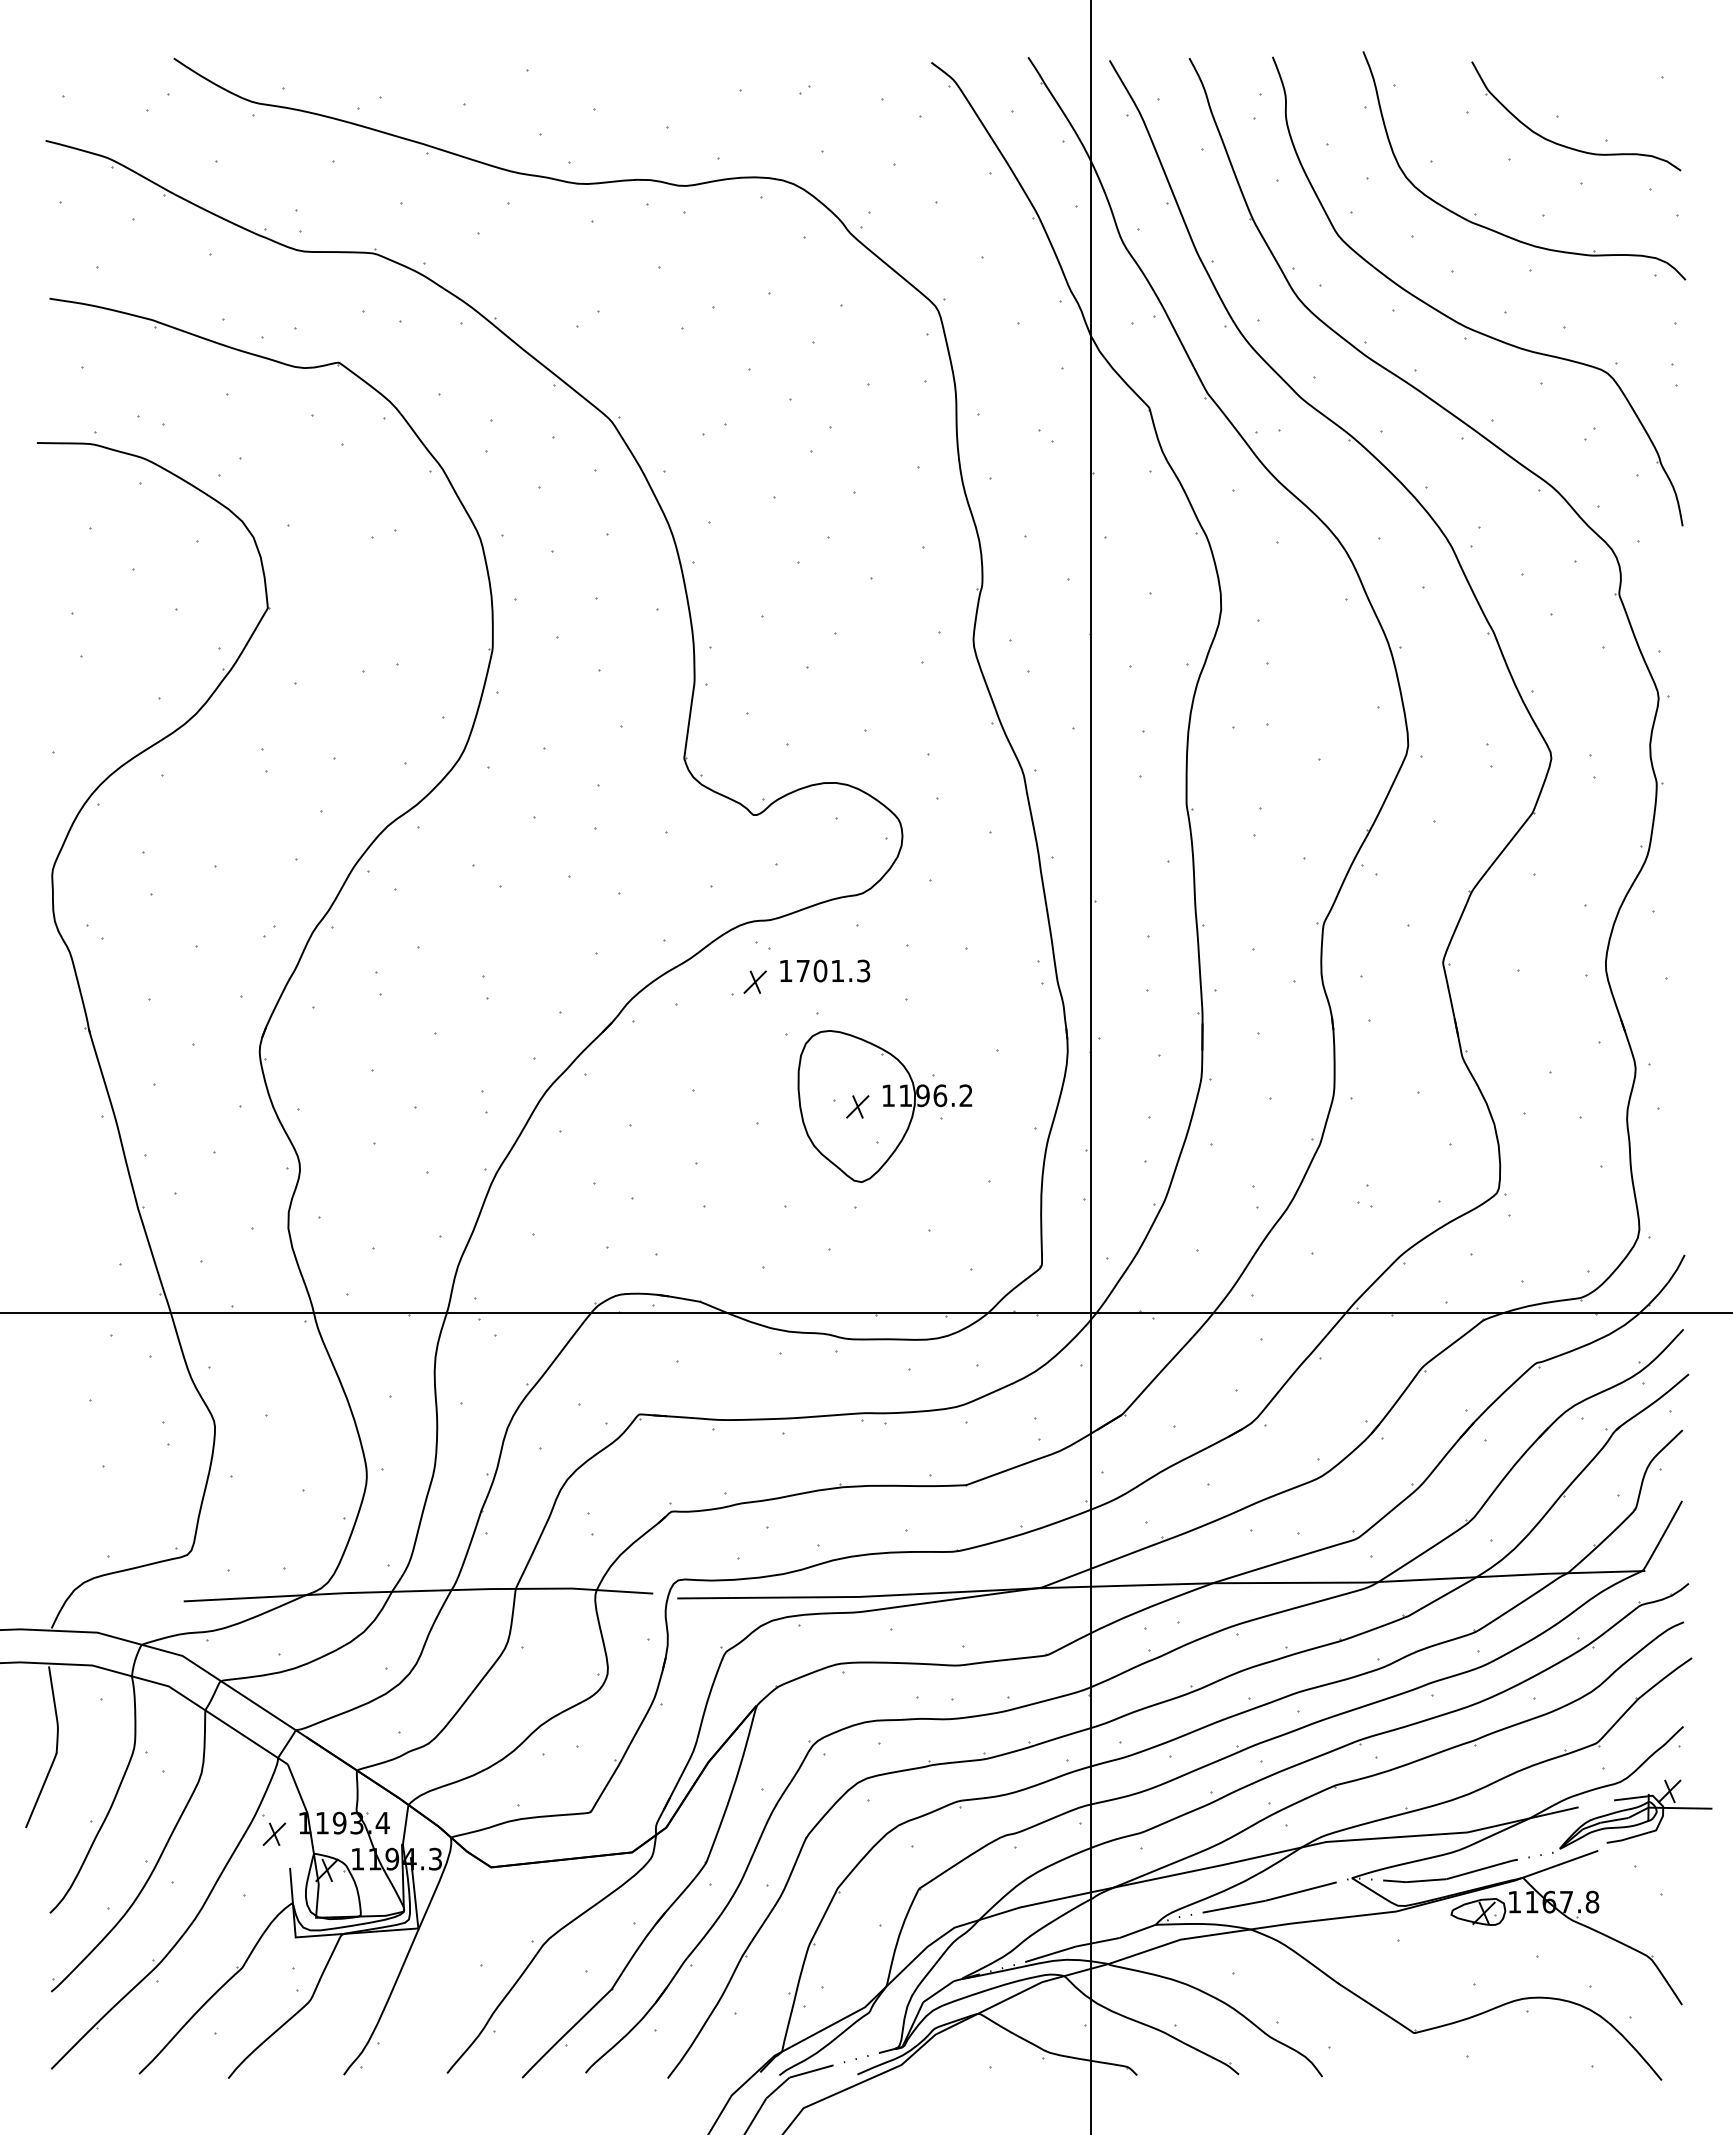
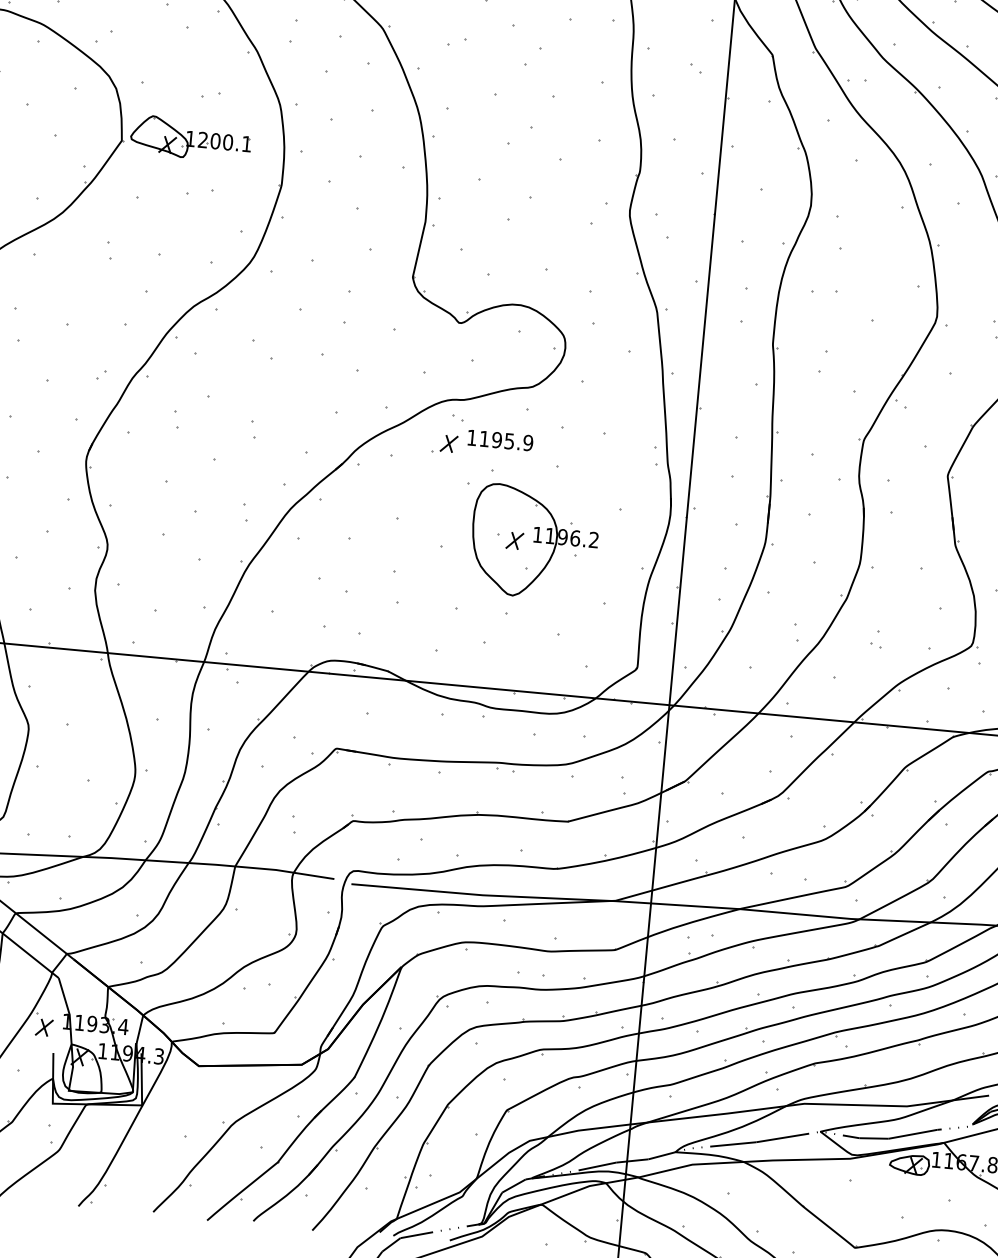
part: (362, 596) -> (191, 138), added
text: (833, 970) -> (506, 440), 1701.3 -> 1195.9

